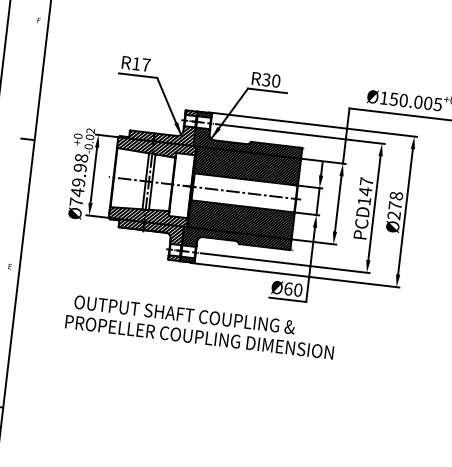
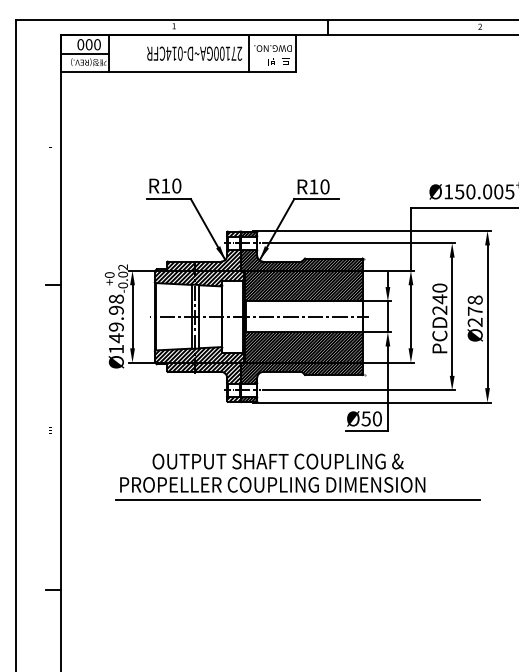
text: (146, 64) -> (176, 185), R17 -> R10
text: (266, 79) -> (313, 186), R30 -> R10
text: (365, 190) -> (439, 298), PCD147 -> PCD240
text: (76, 201) -> (116, 348), Ø749.98 -> Ø149.98
text: (287, 288) -> (365, 418), Ø60 -> Ø50
text: (184, 314) -> (277, 461), moved
line: (219, 352) -> (297, 499), added

